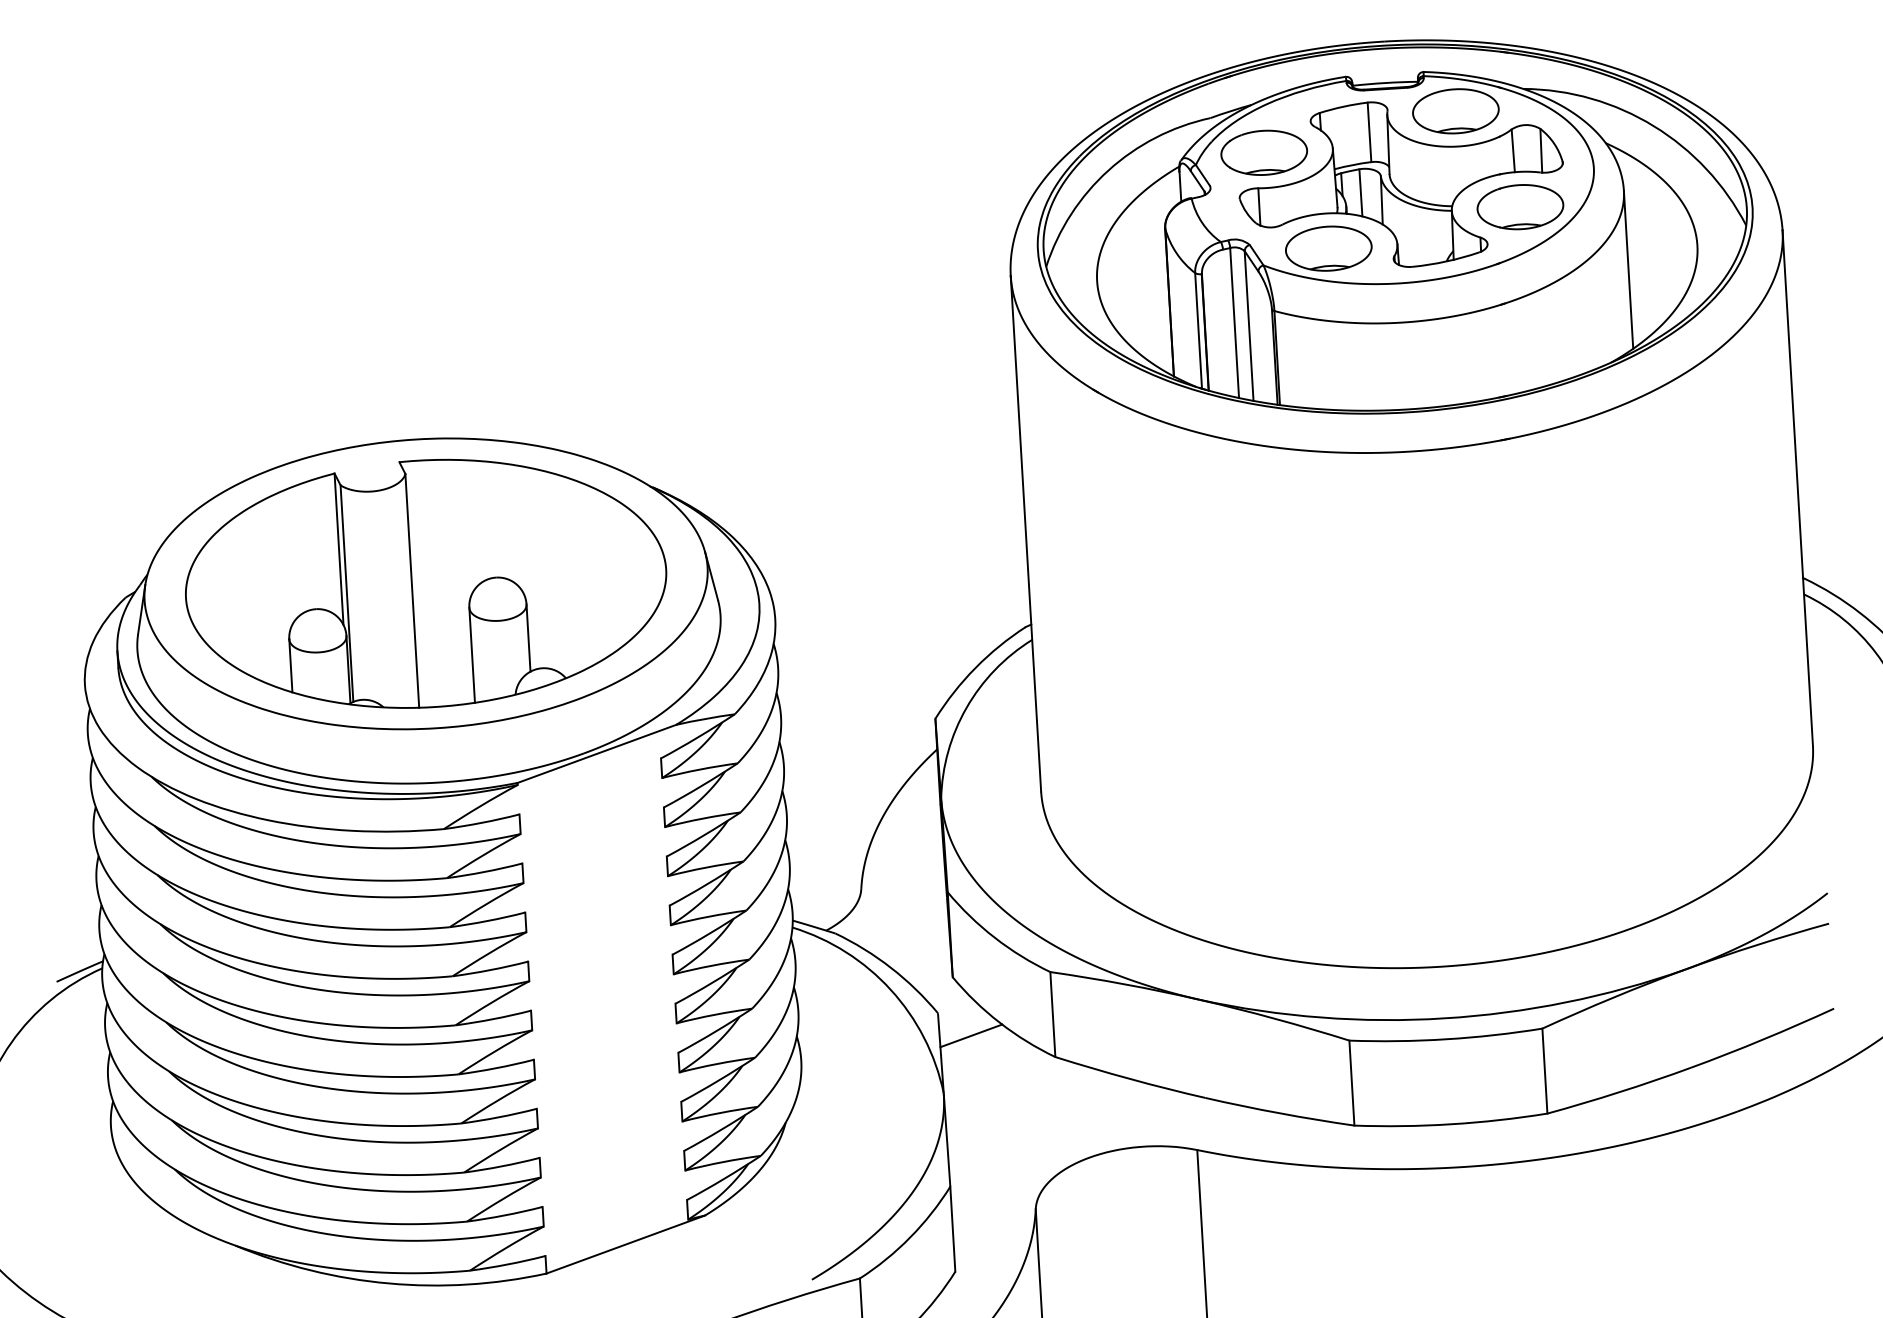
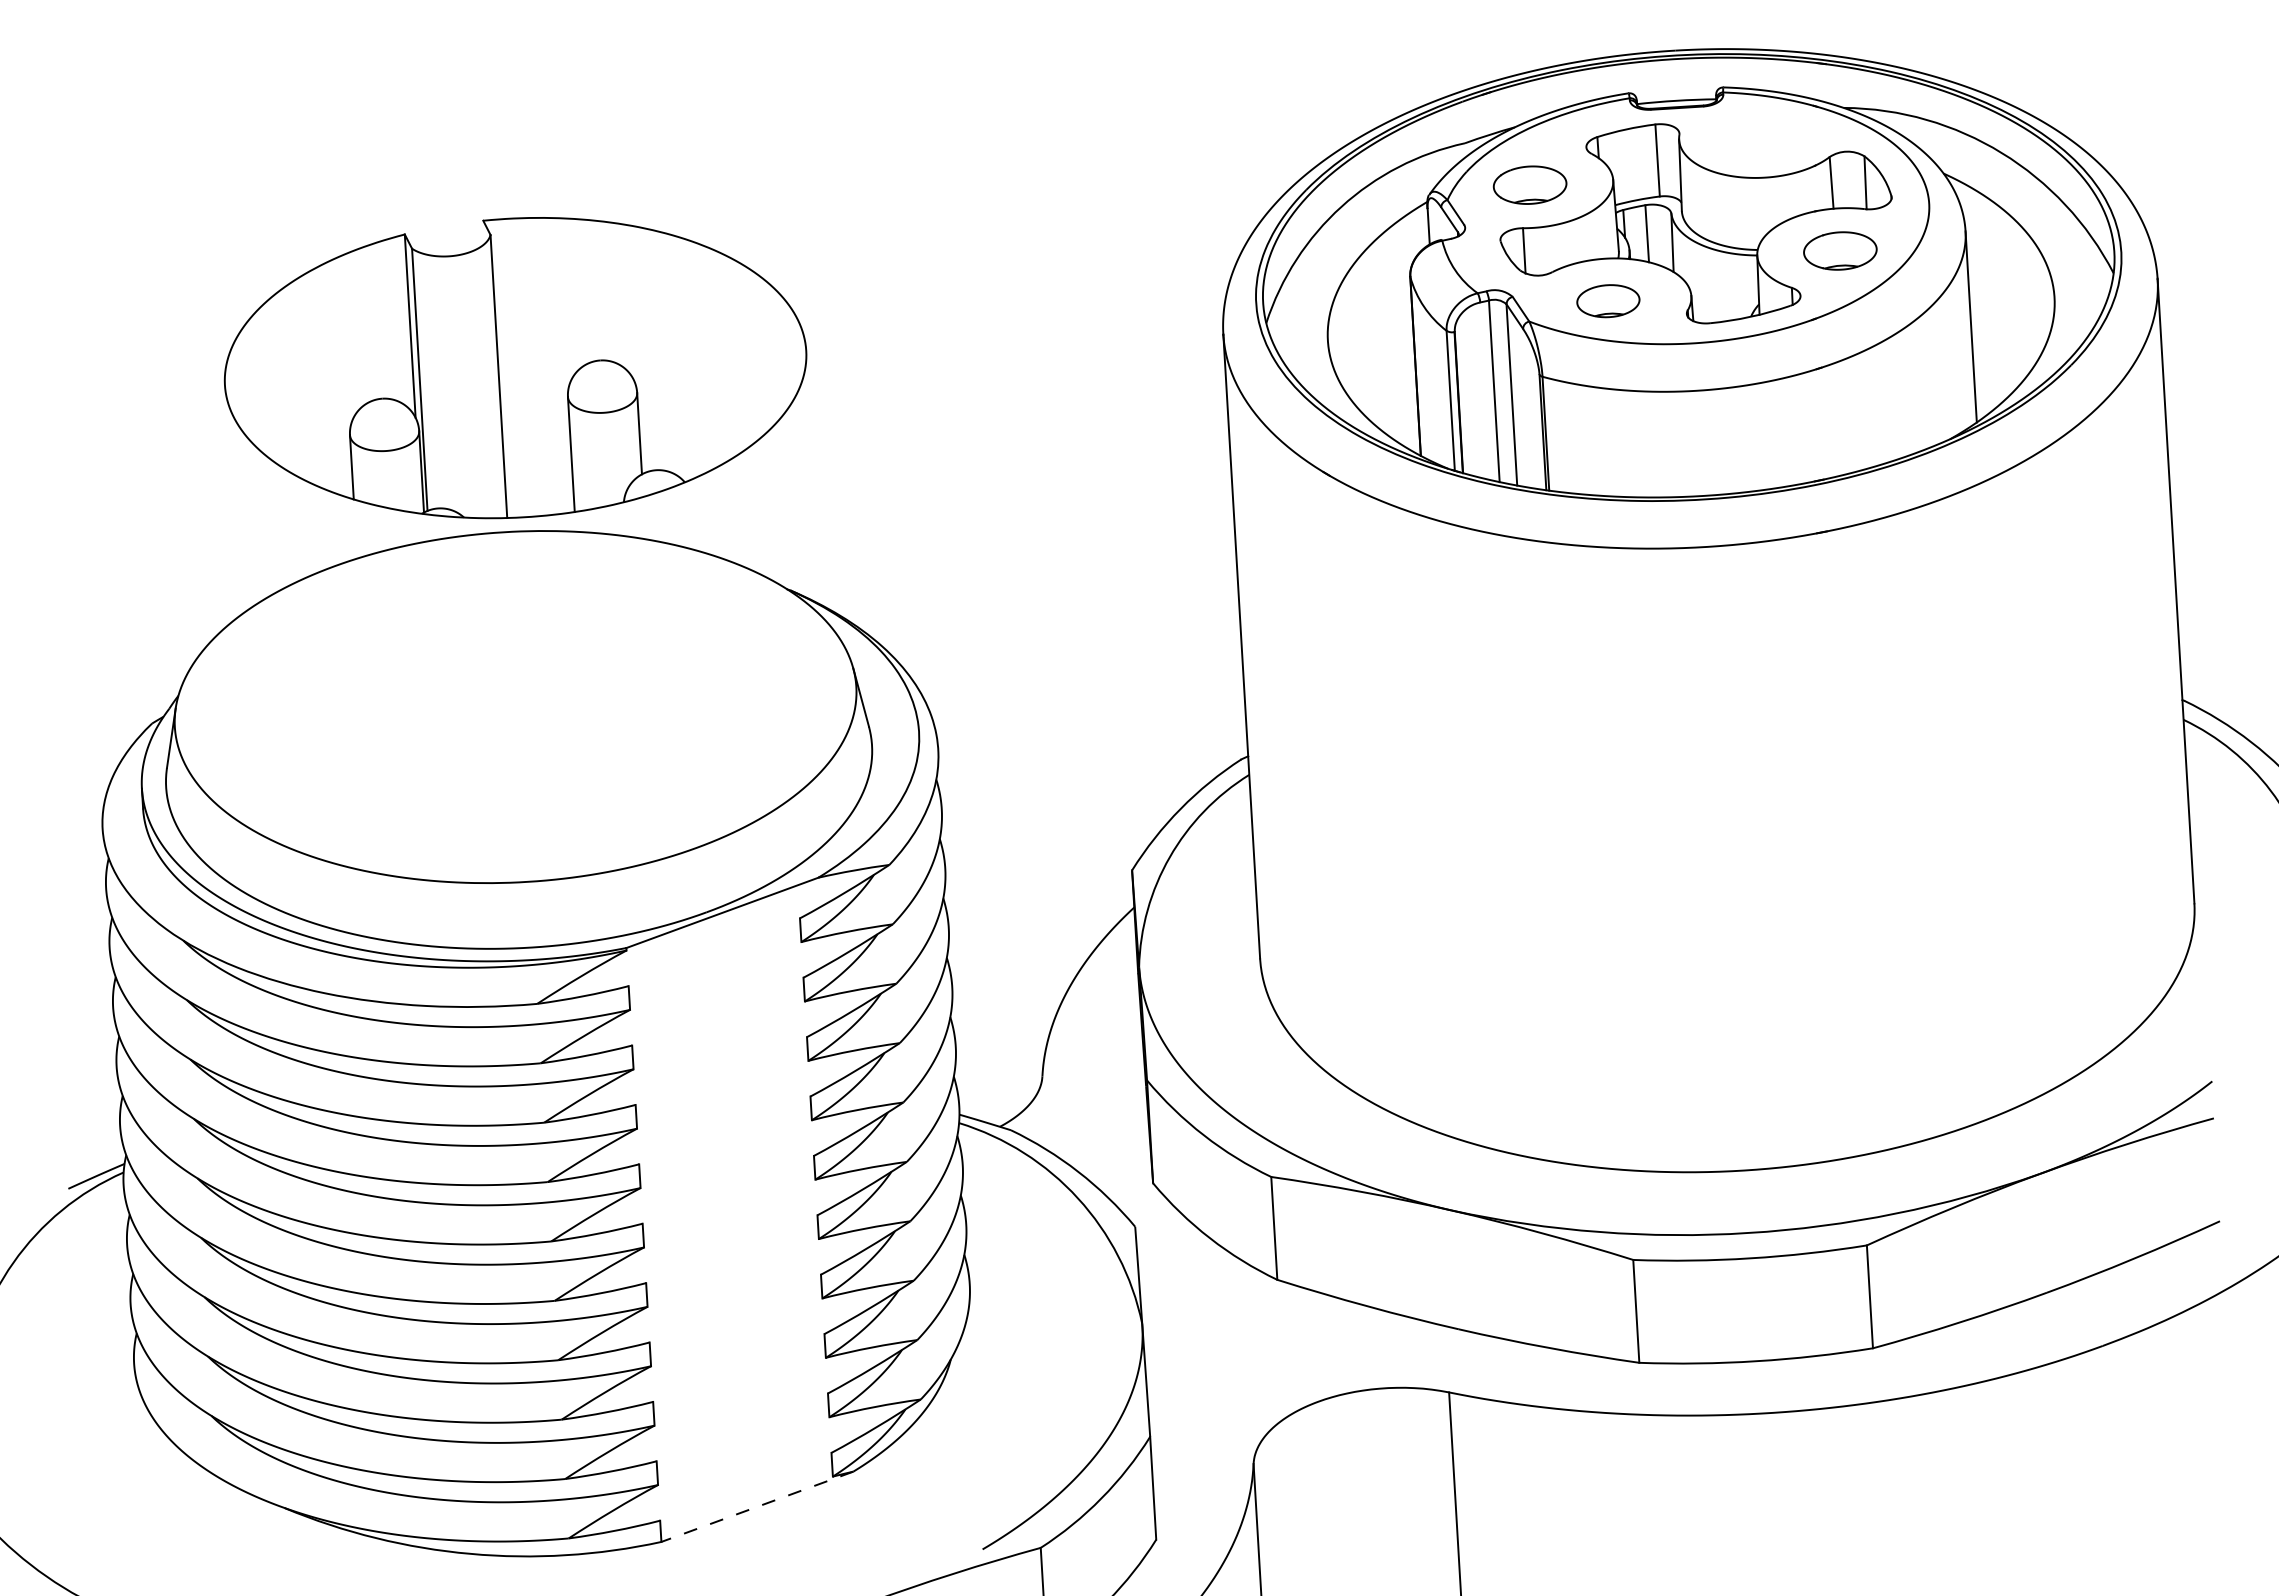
part: (1455, 110) -> (1761, 134), removed
part: (1263, 152) -> (1529, 184), size x0.7
part: (1520, 206) -> (1840, 250), size x0.7
part: (1328, 248) -> (1608, 300), size x0.6
part: (426, 584) -> (515, 368), moved
line: (971, 1035) -> (1175, 1253), removed
line: (625, 1244) -> (756, 1506), solid -> dashed

